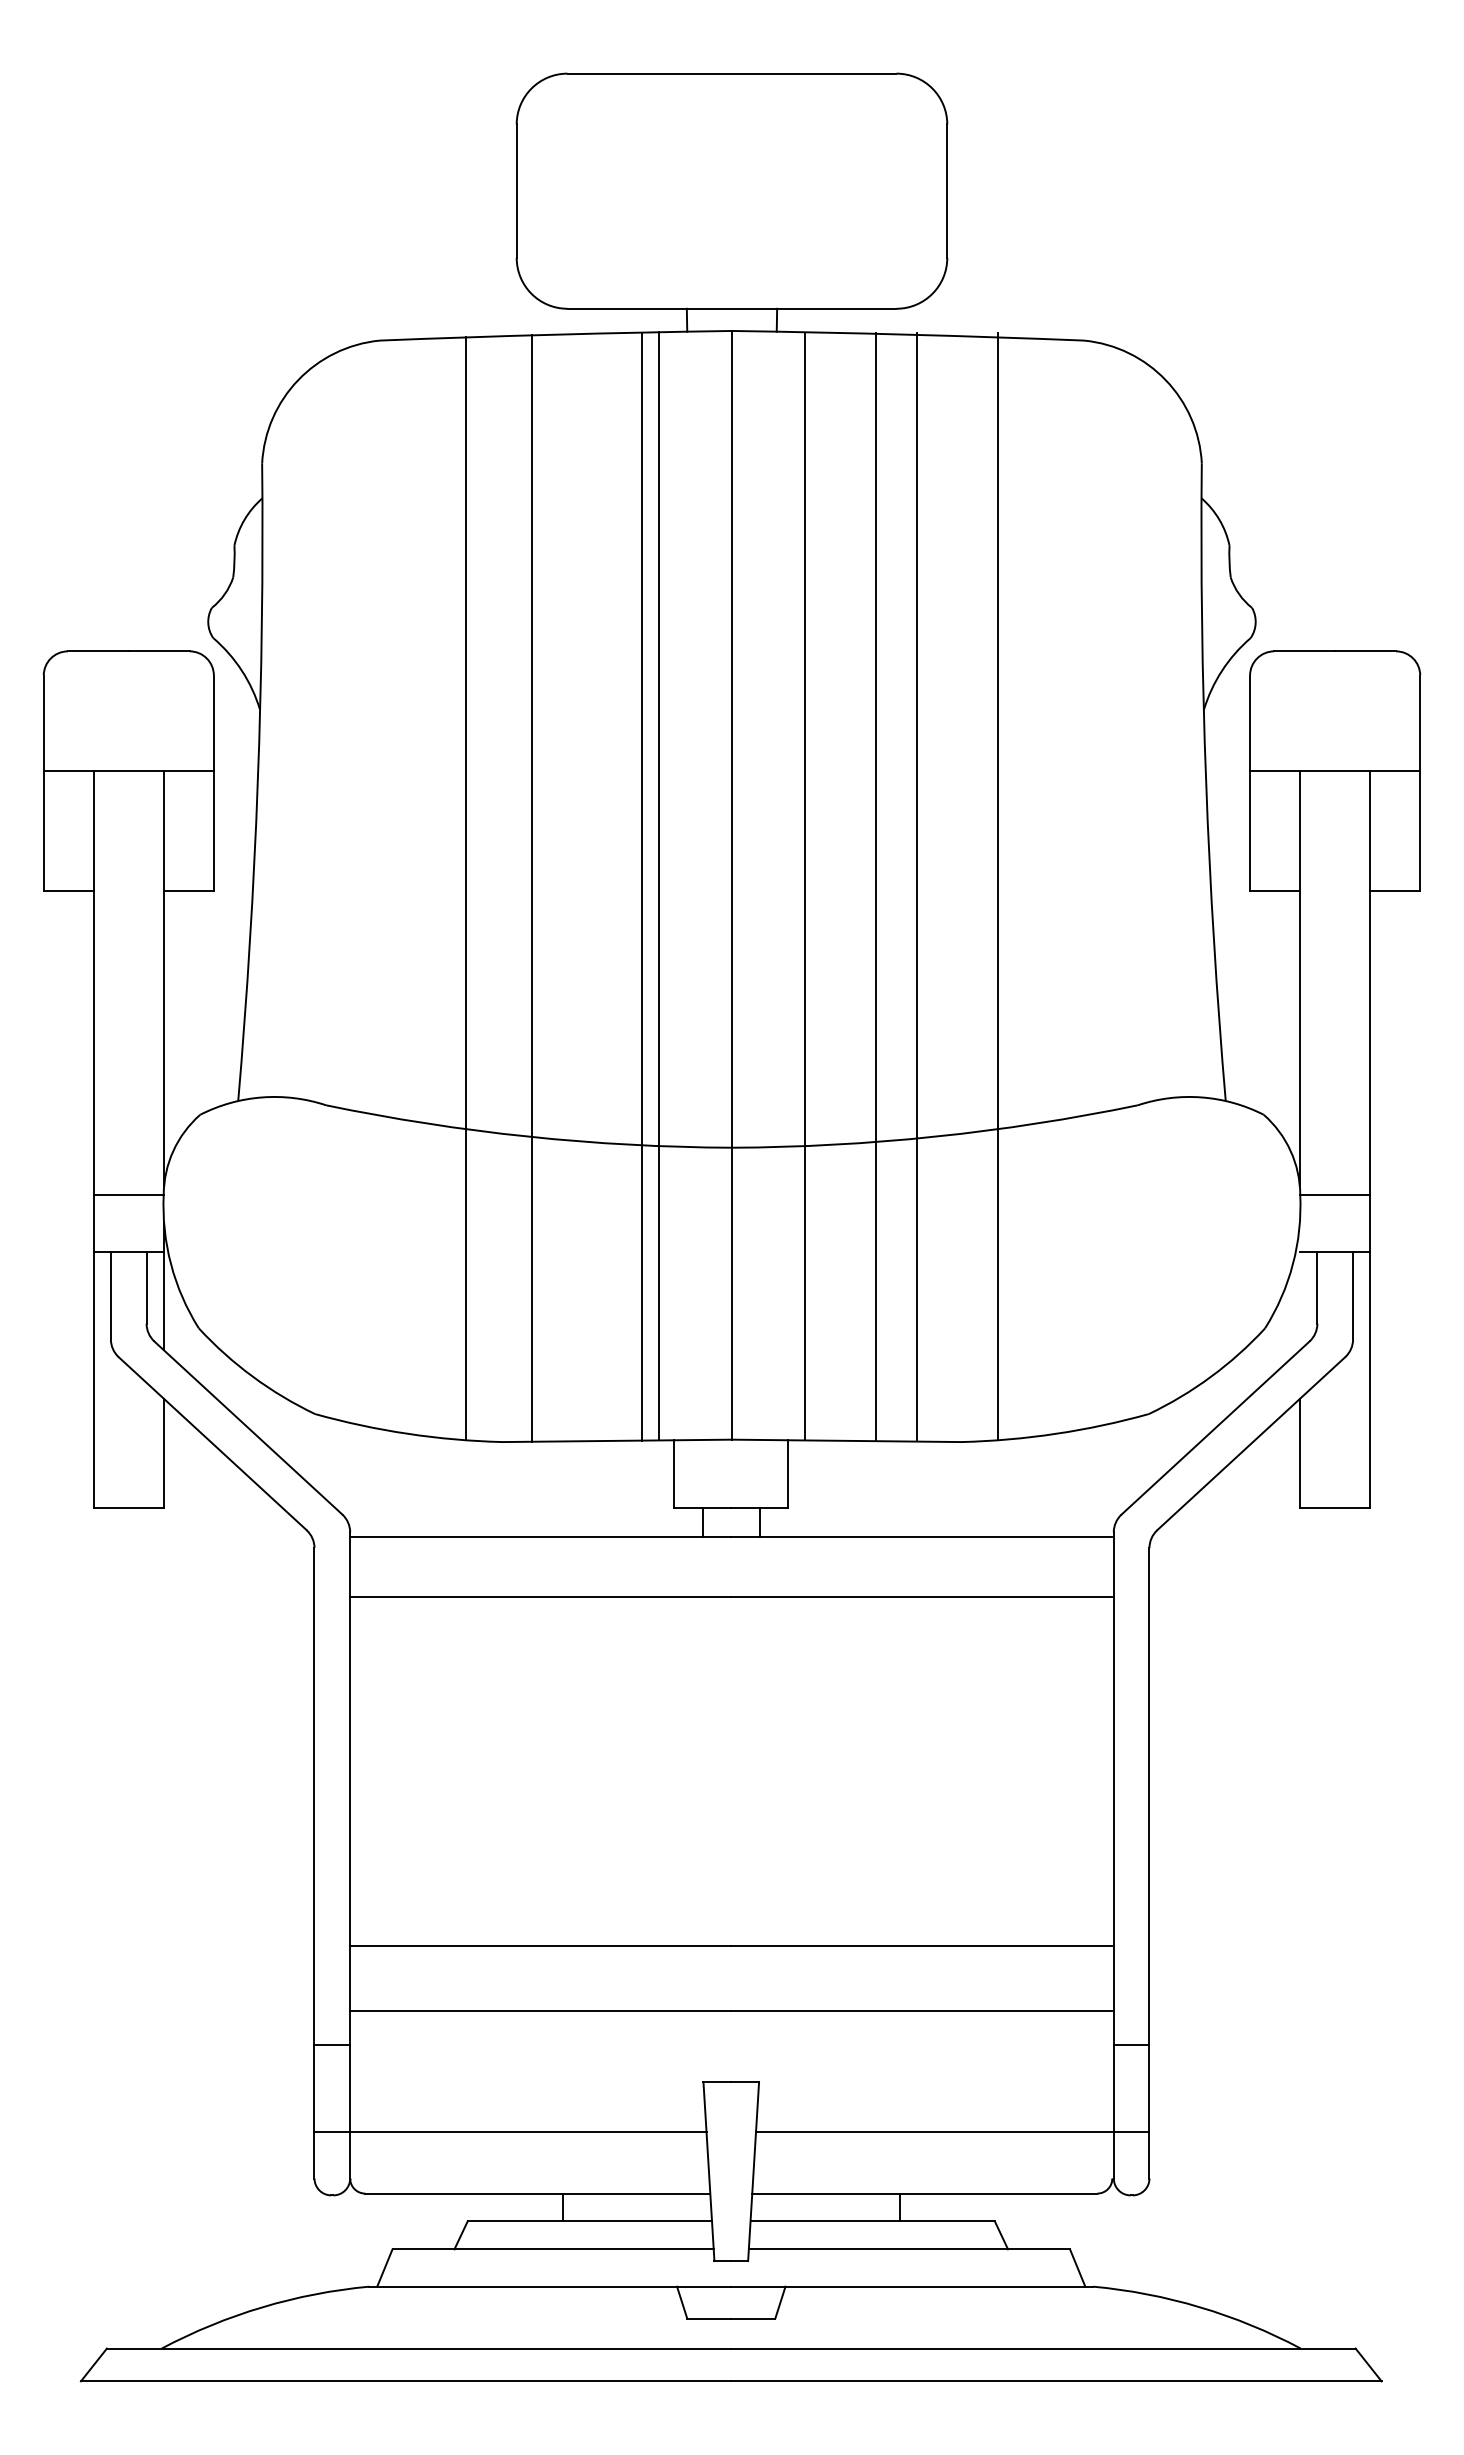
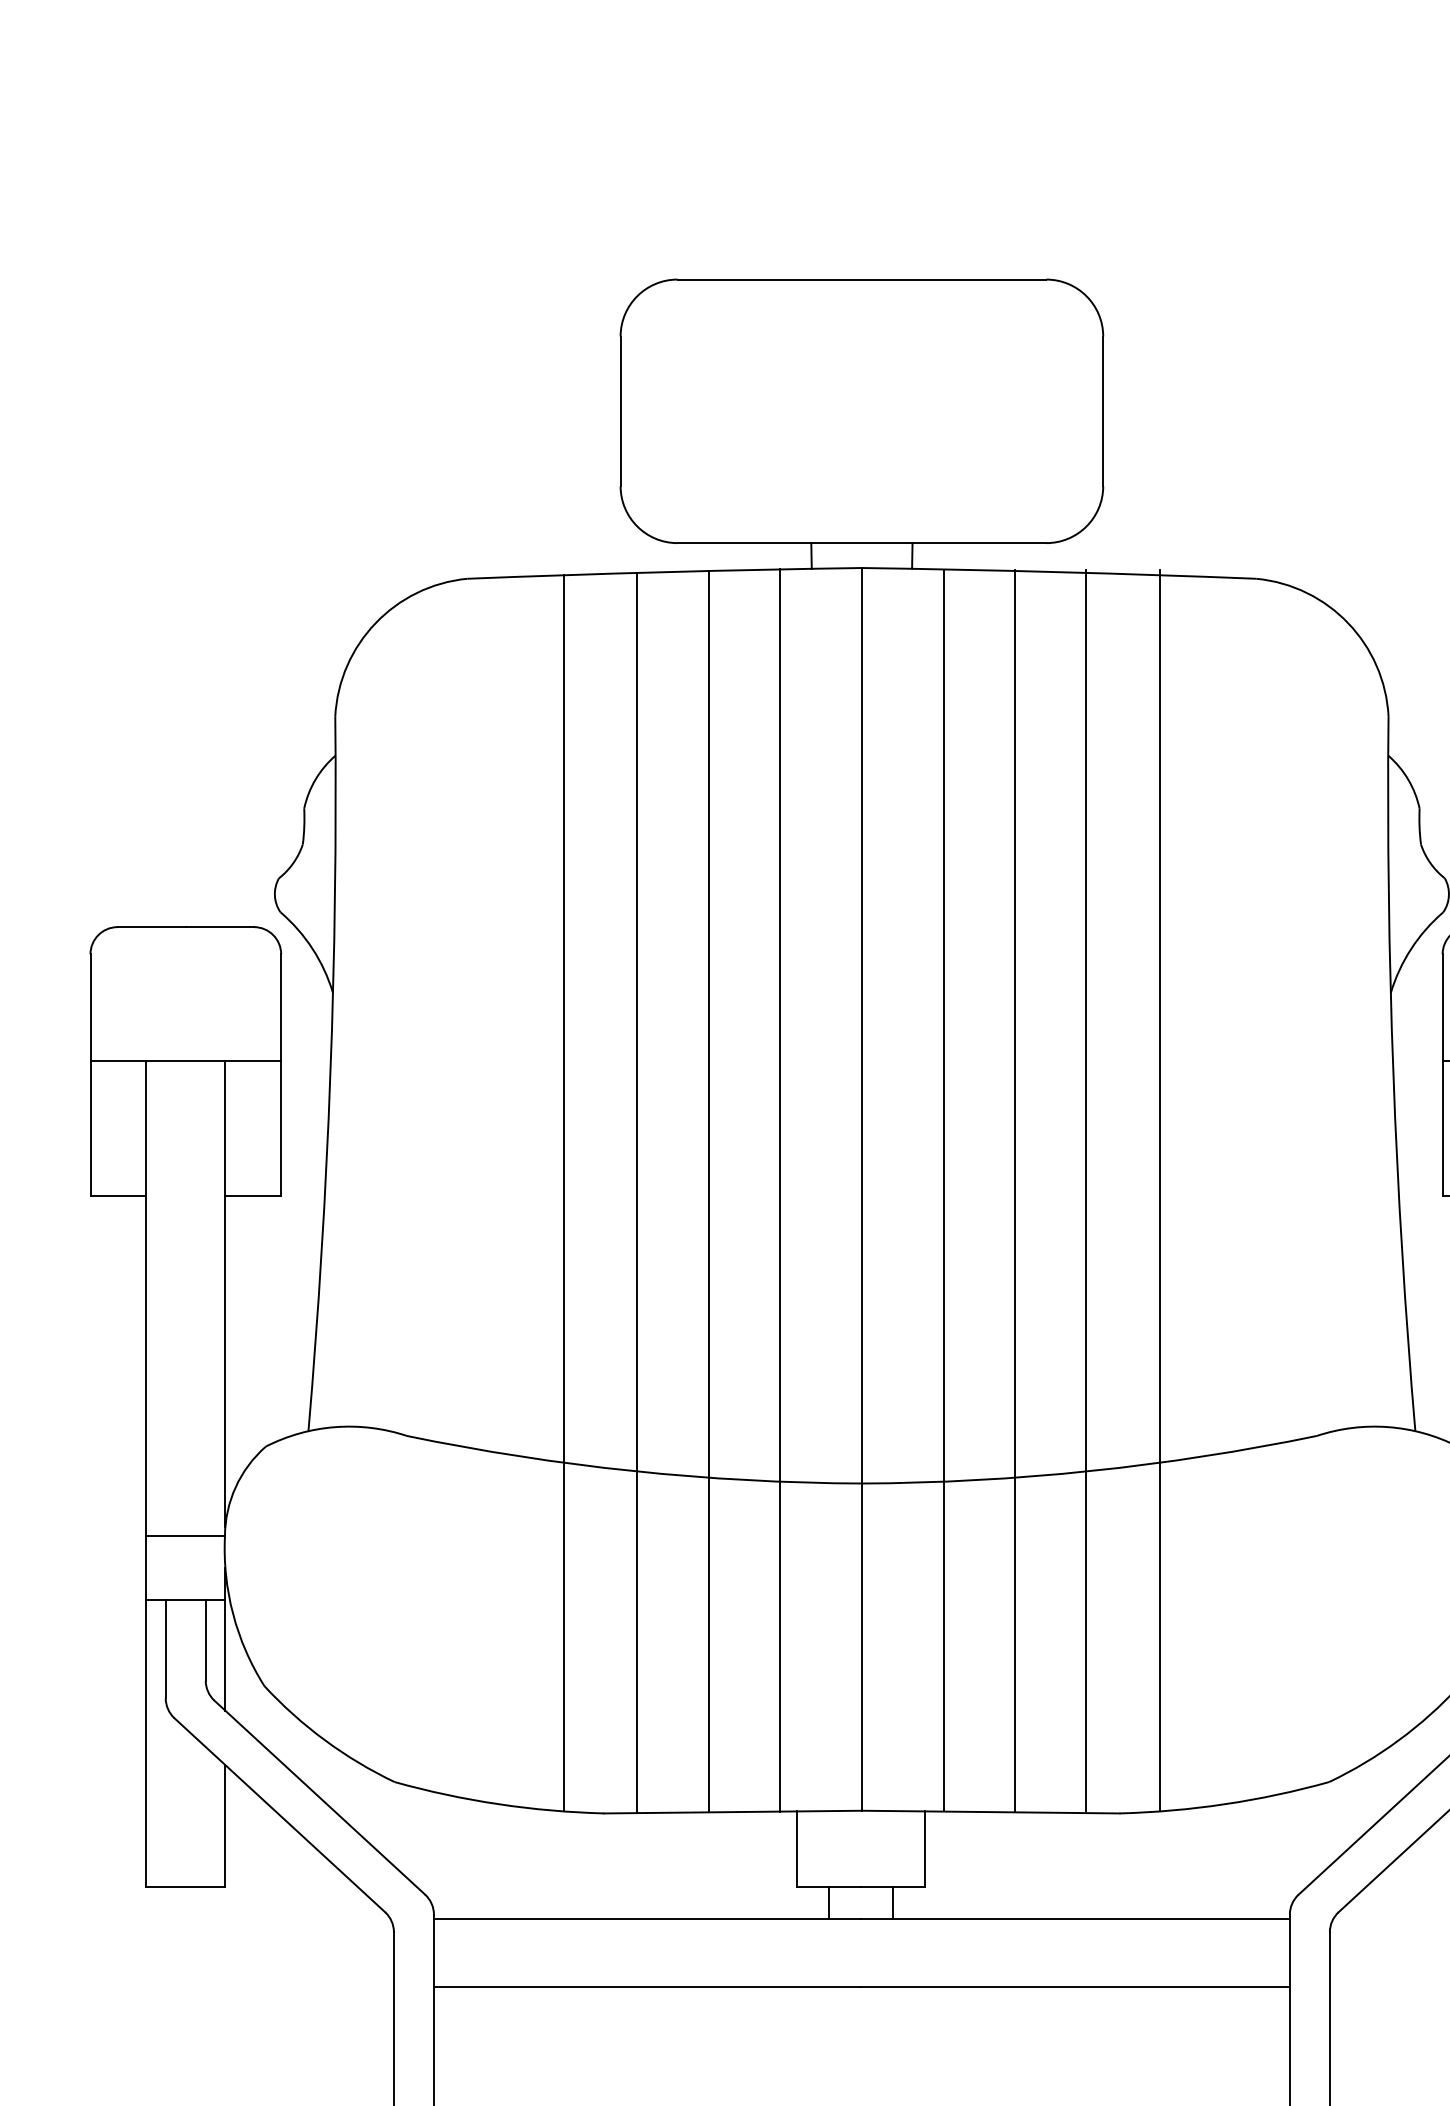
line: (876, 886) -> (1086, 1190), moved
line: (917, 886) -> (1014, 1190), moved
line: (641, 887) -> (708, 1191), moved

